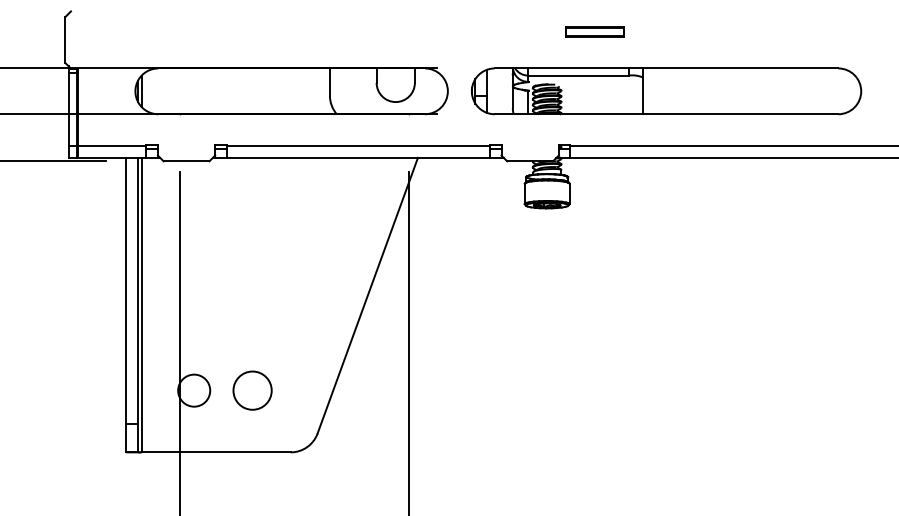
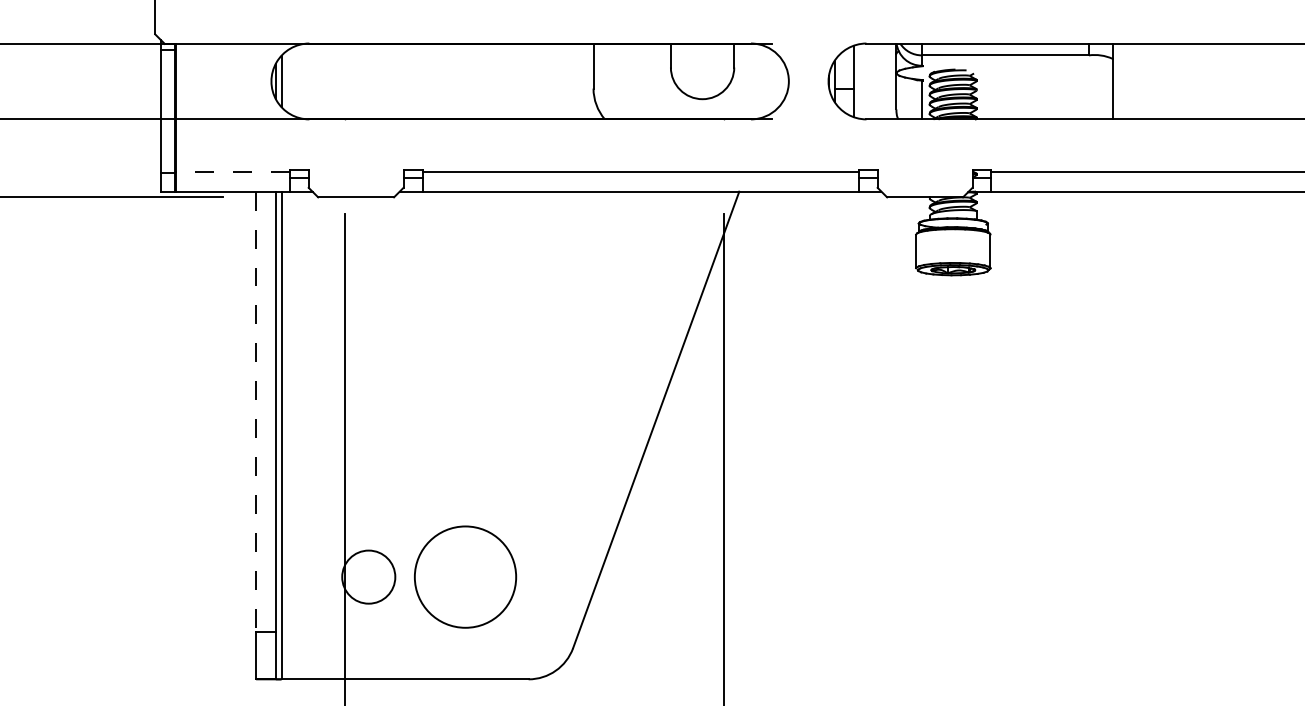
line: (111, 145) -> (231, 171), solid -> dashed
line: (126, 290) -> (256, 411), solid -> dashed
circle: (252, 390) -> (465, 576), size x1.6

